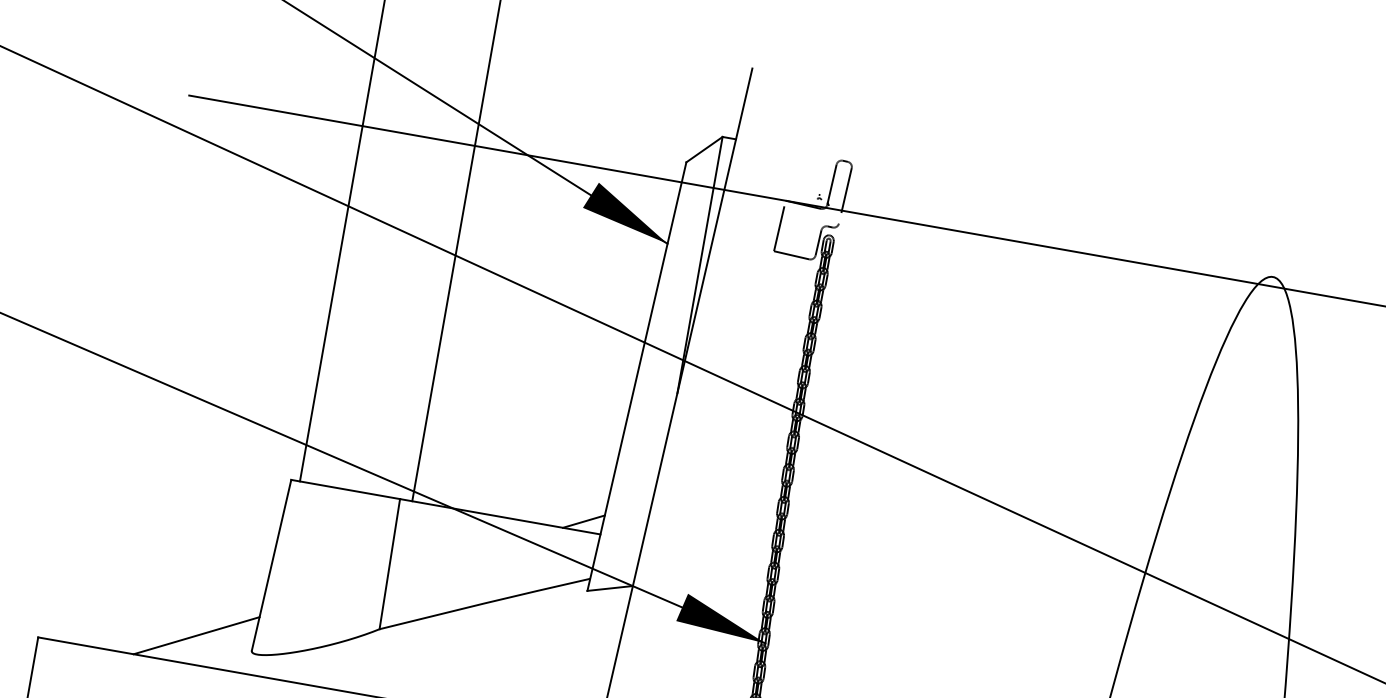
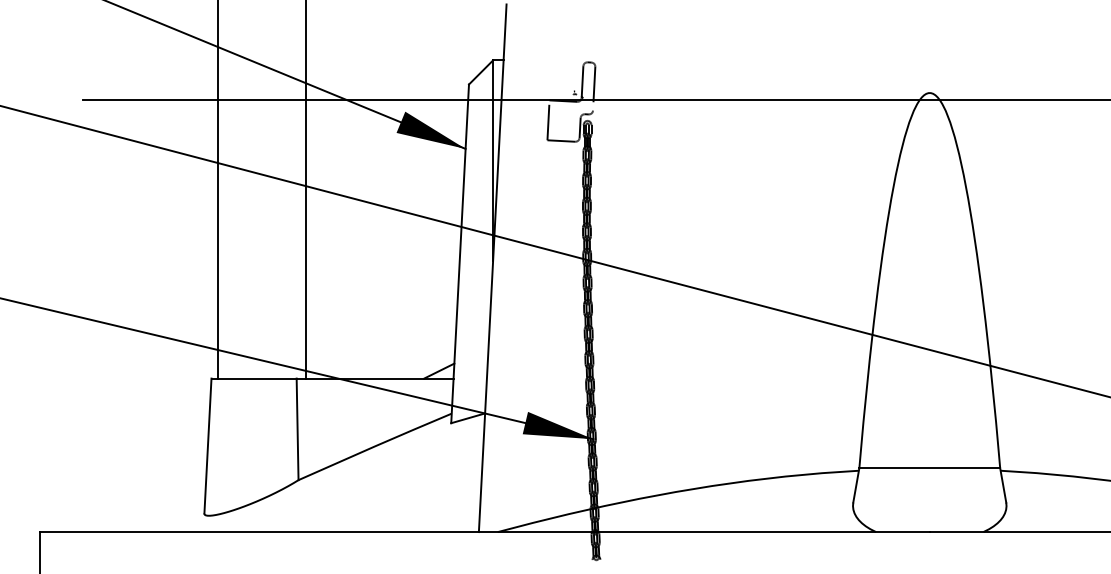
line: (196, 635) -> (160, 509), removed

